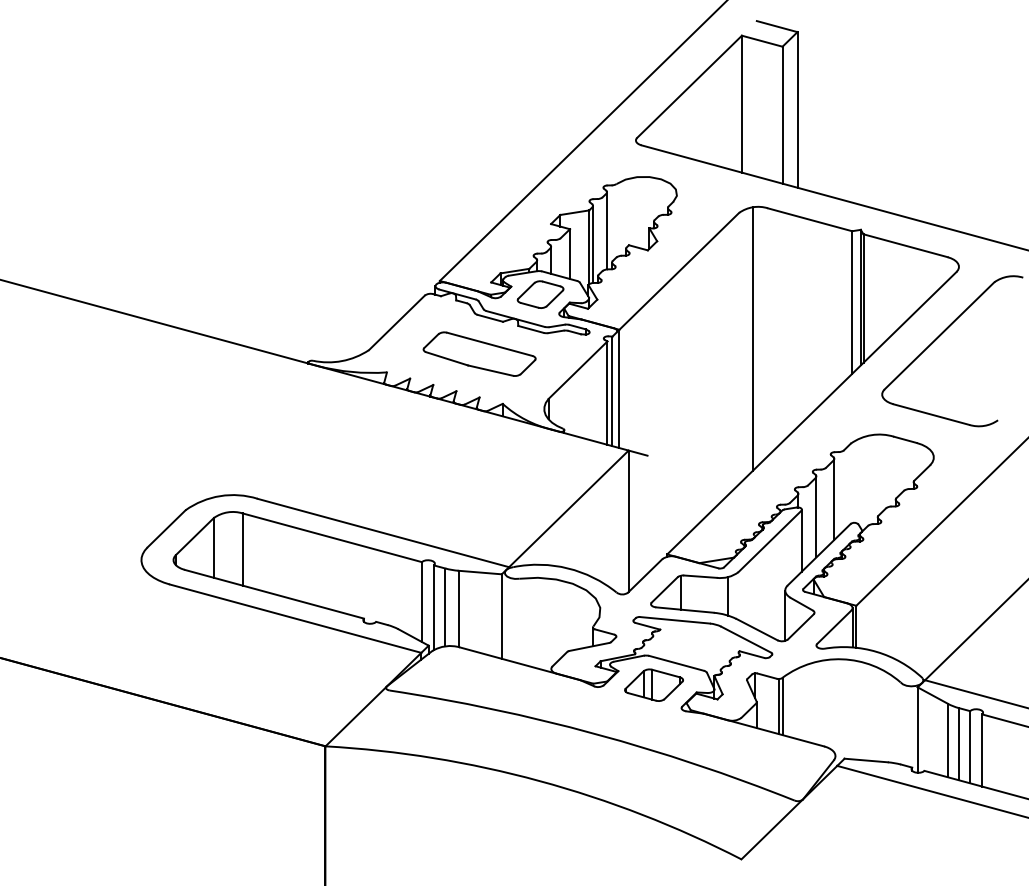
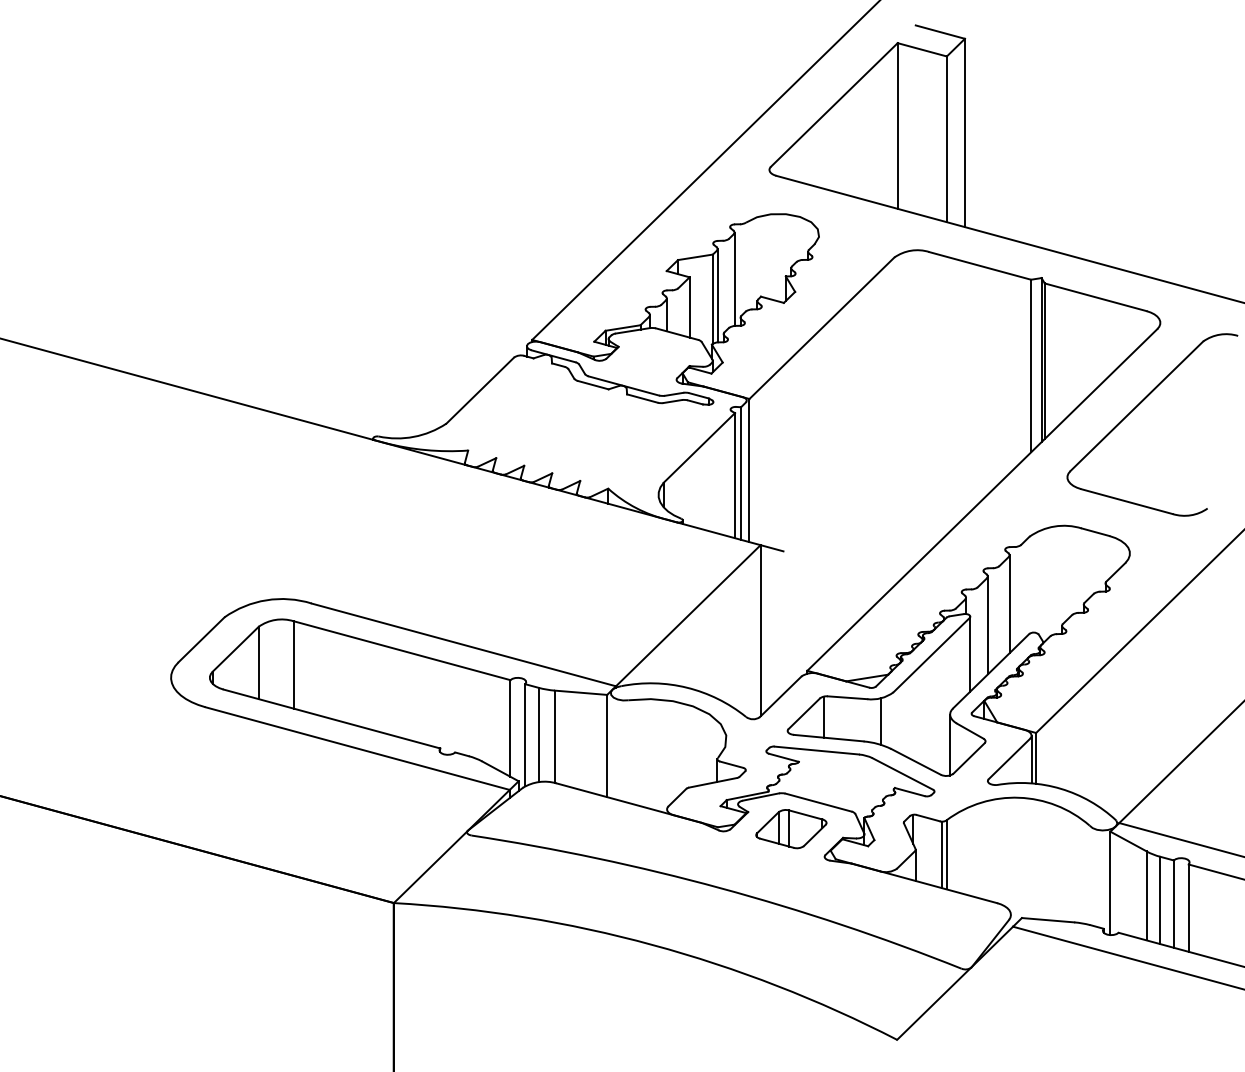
part: (540, 294) -> (653, 356), removed
line: (753, 338) -> (911, 409), removed
part: (478, 354) -> (579, 428), removed

